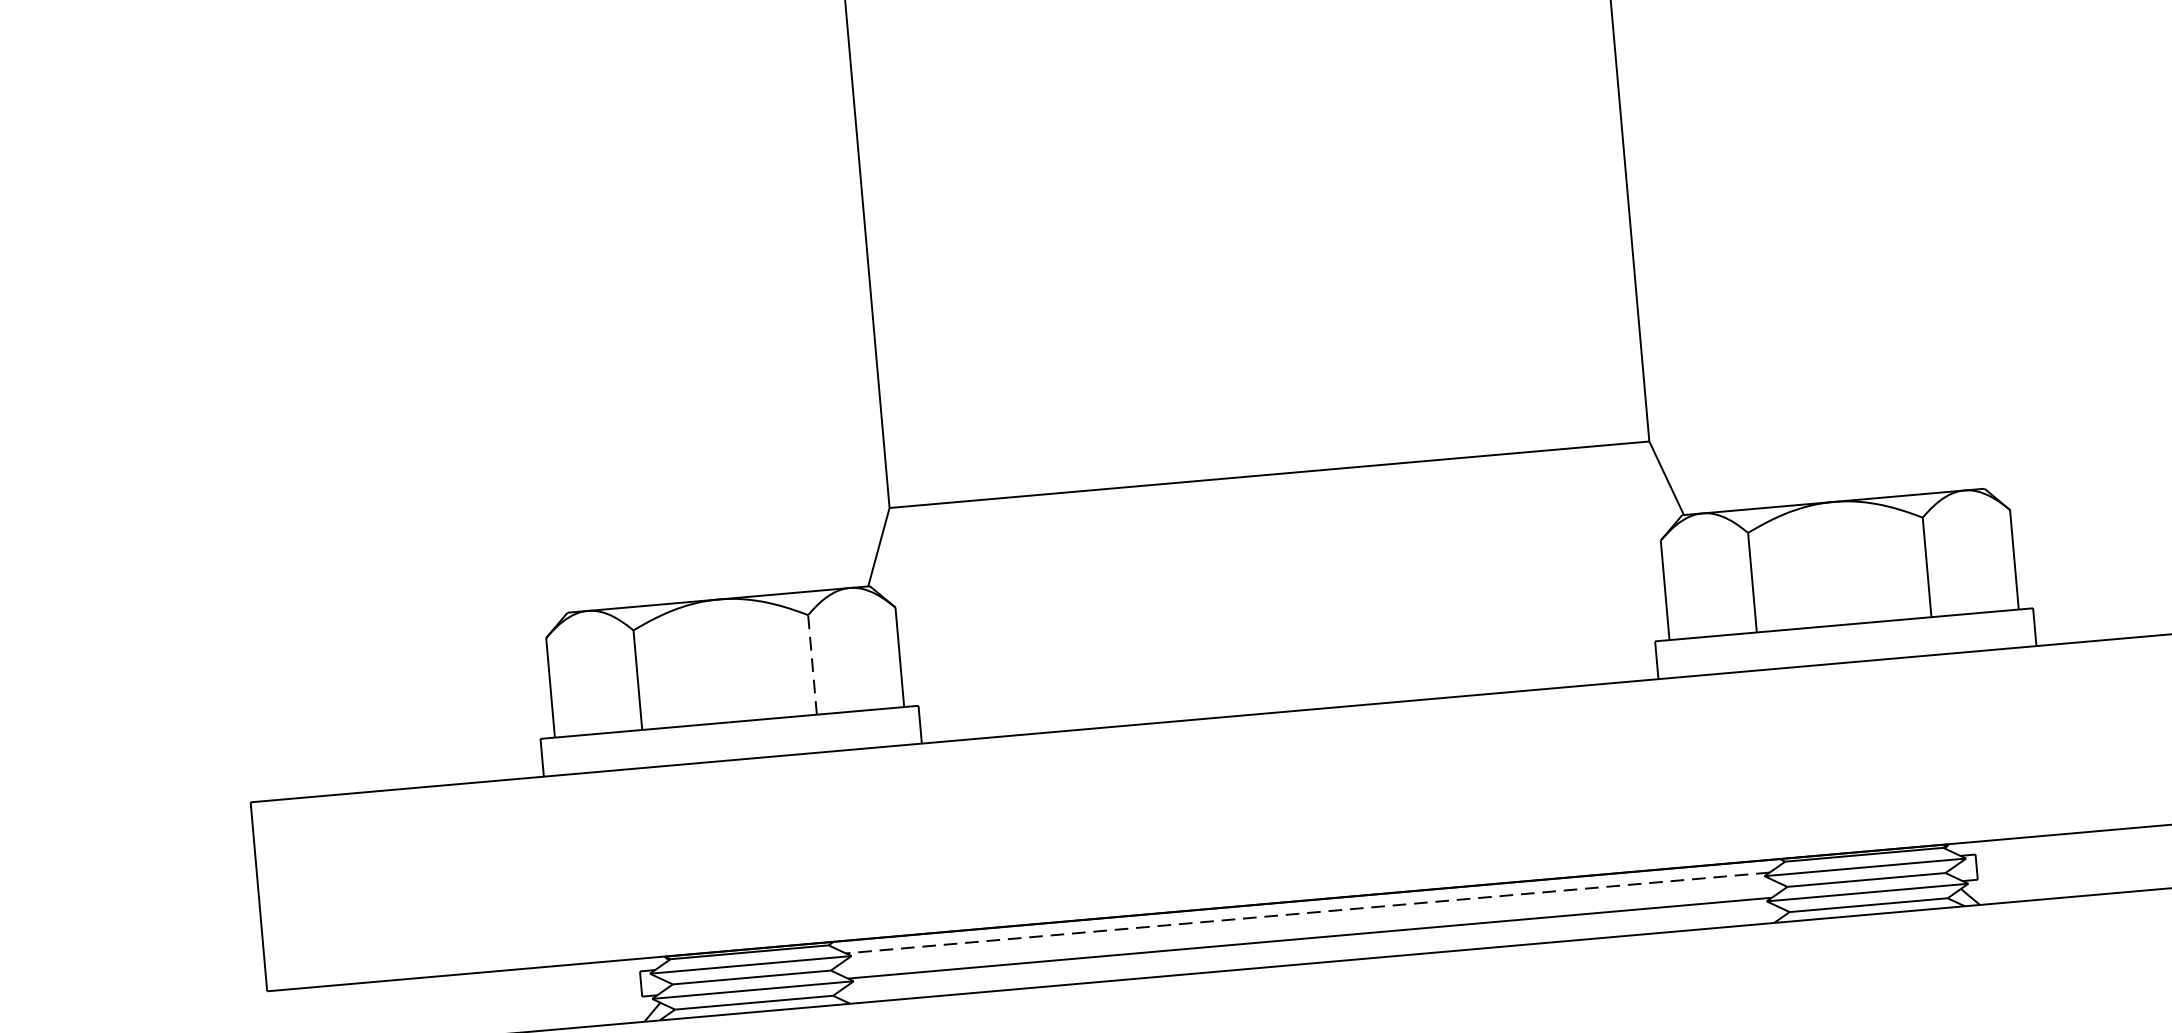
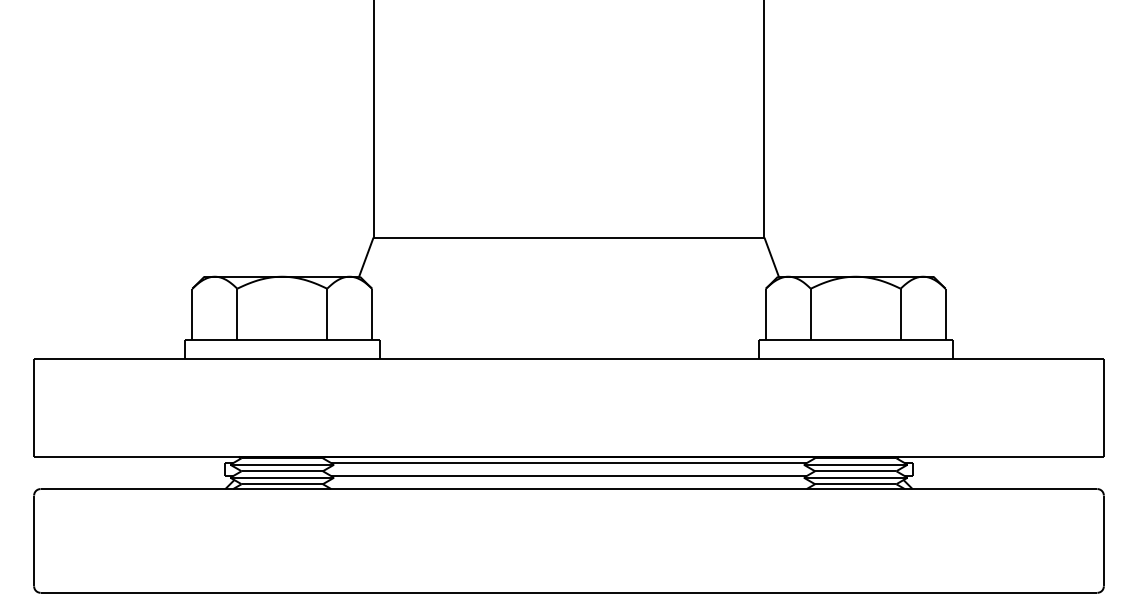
line: (813, 665) -> (327, 314), dashed -> solid
line: (1306, 913) -> (568, 463), dashed -> solid

